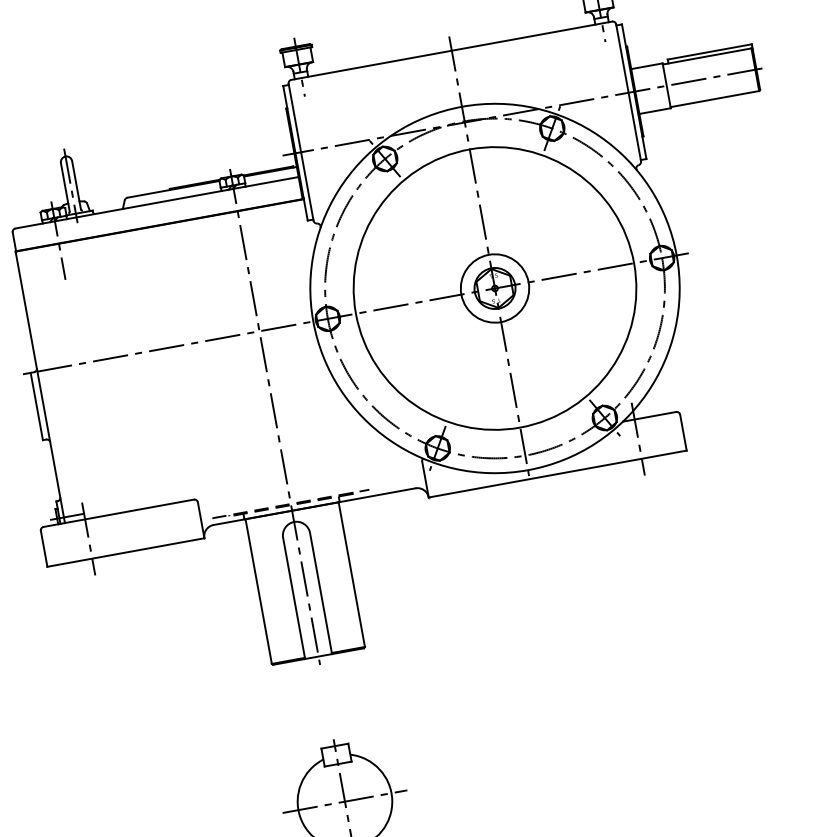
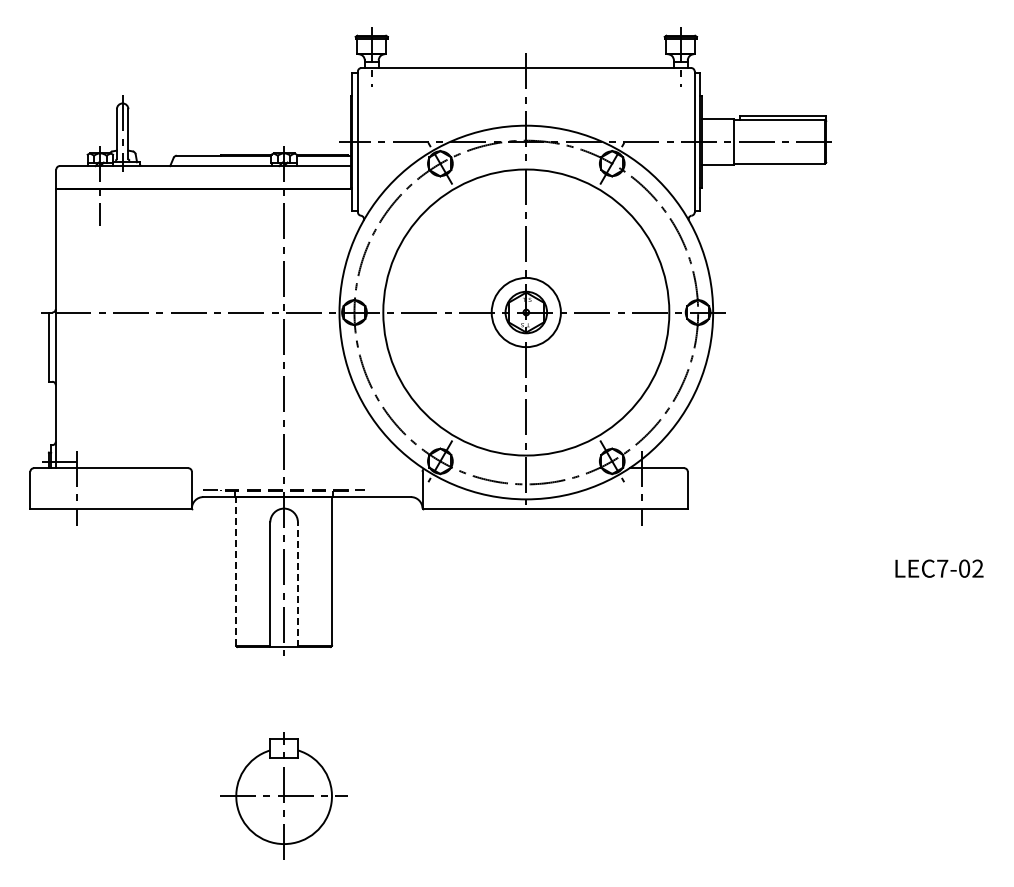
line: (258, 590) -> (236, 570), solid -> dashed
line: (320, 593) -> (297, 584), solid -> dashed

